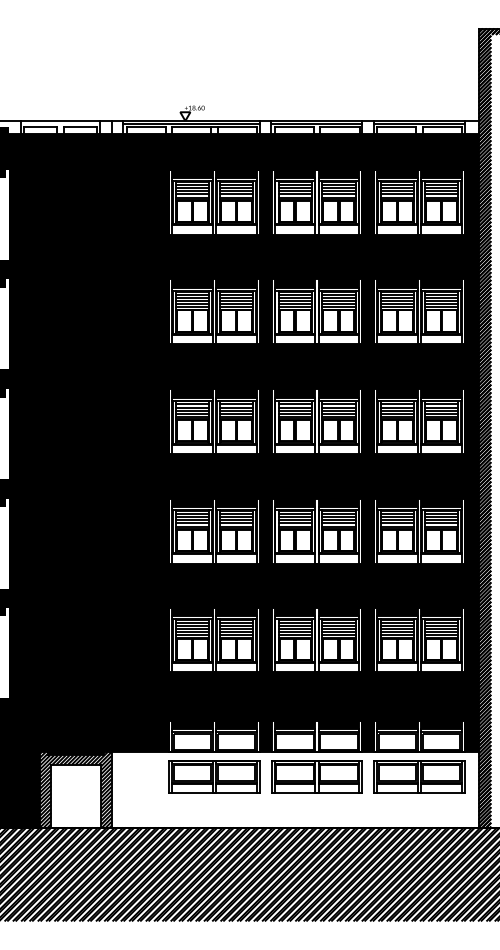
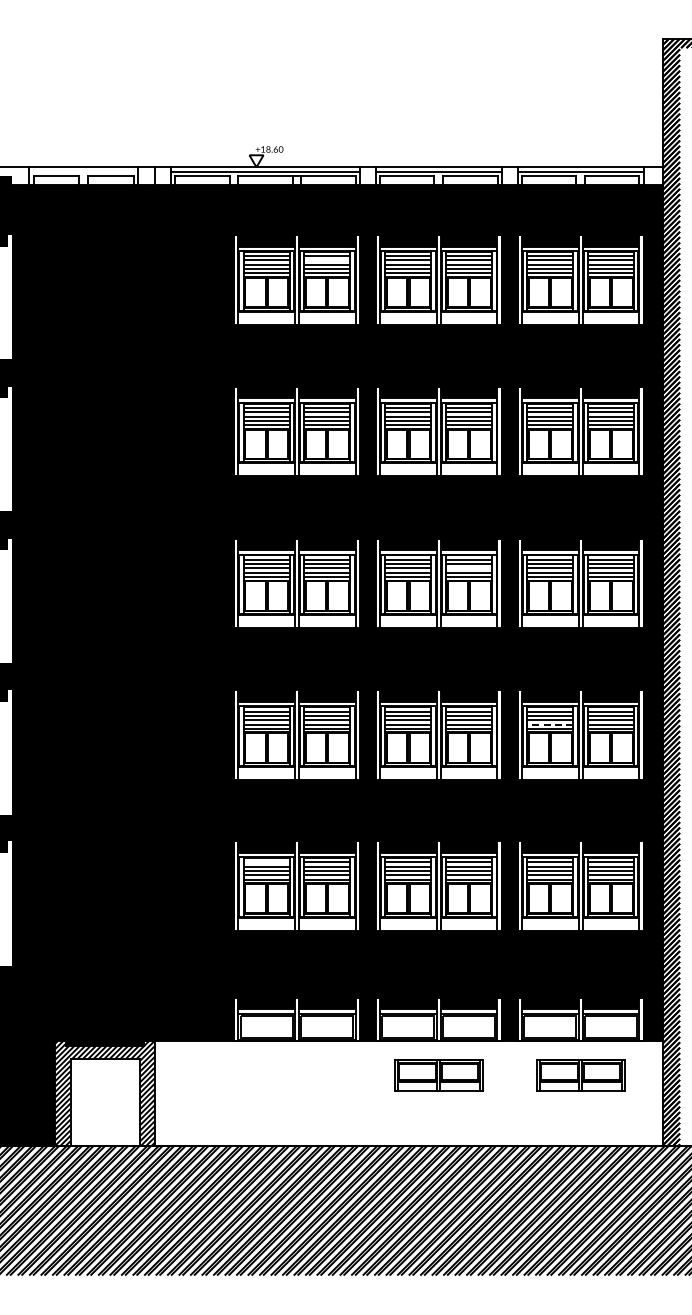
line: (236, 188) -> (327, 260), removed
line: (339, 410) -> (469, 568), removed
line: (397, 523) -> (550, 724), solid -> dashed
line: (192, 623) -> (266, 862), removed
part: (214, 776) -> (296, 1075), removed
part: (316, 776) -> (438, 1075), size x0.7
part: (419, 776) -> (580, 1075), size x0.7

